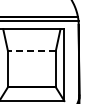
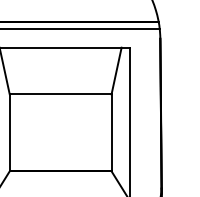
line: (31, 51) -> (59, 95), dashed -> solid

